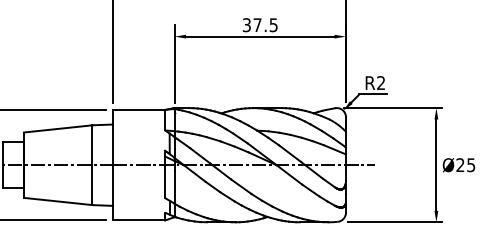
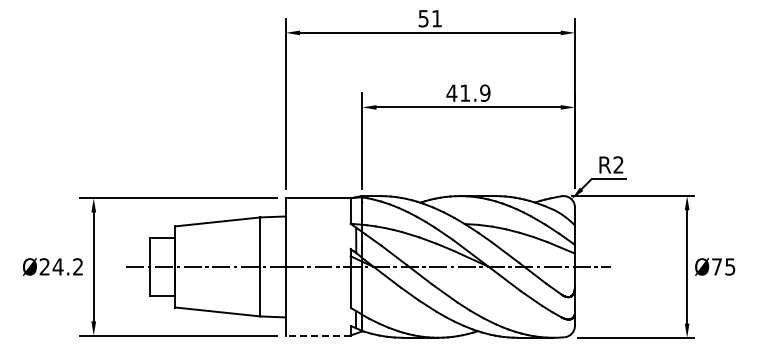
text: (260, 24) -> (468, 92), 37.5 -> 41.9
text: (460, 164) -> (716, 266), Ø25 -> Ø75
line: (138, 220) -> (317, 335), solid -> dashed

